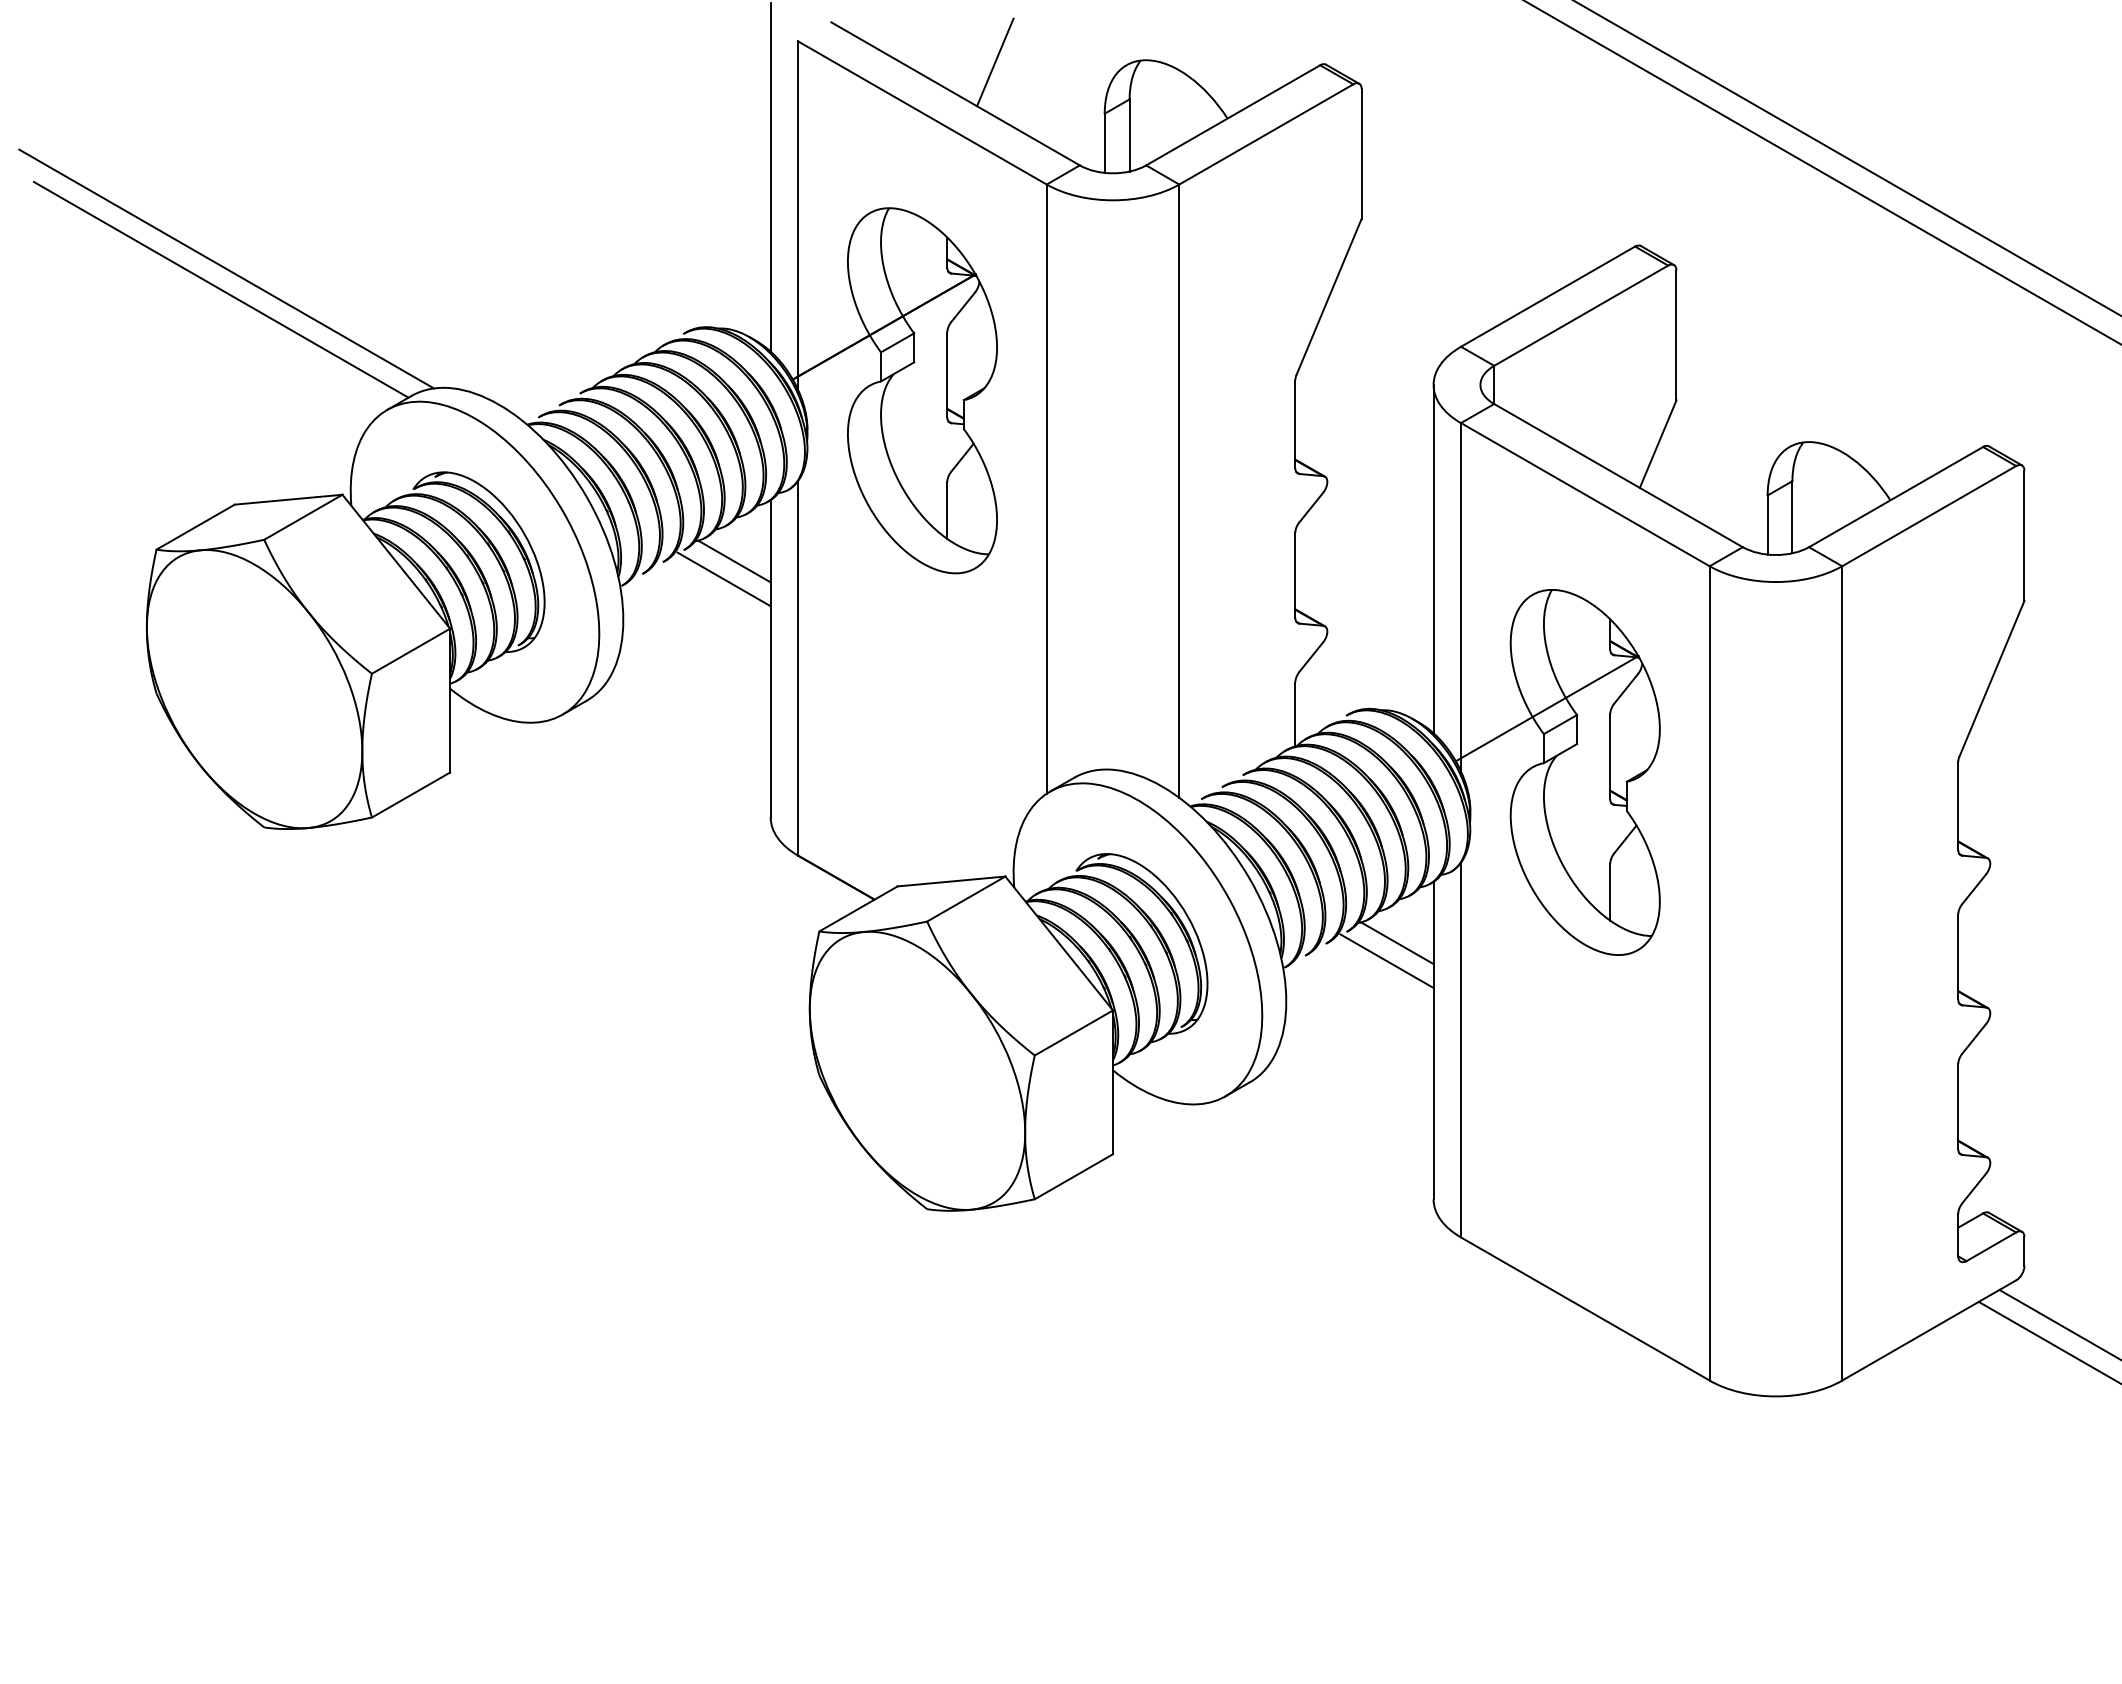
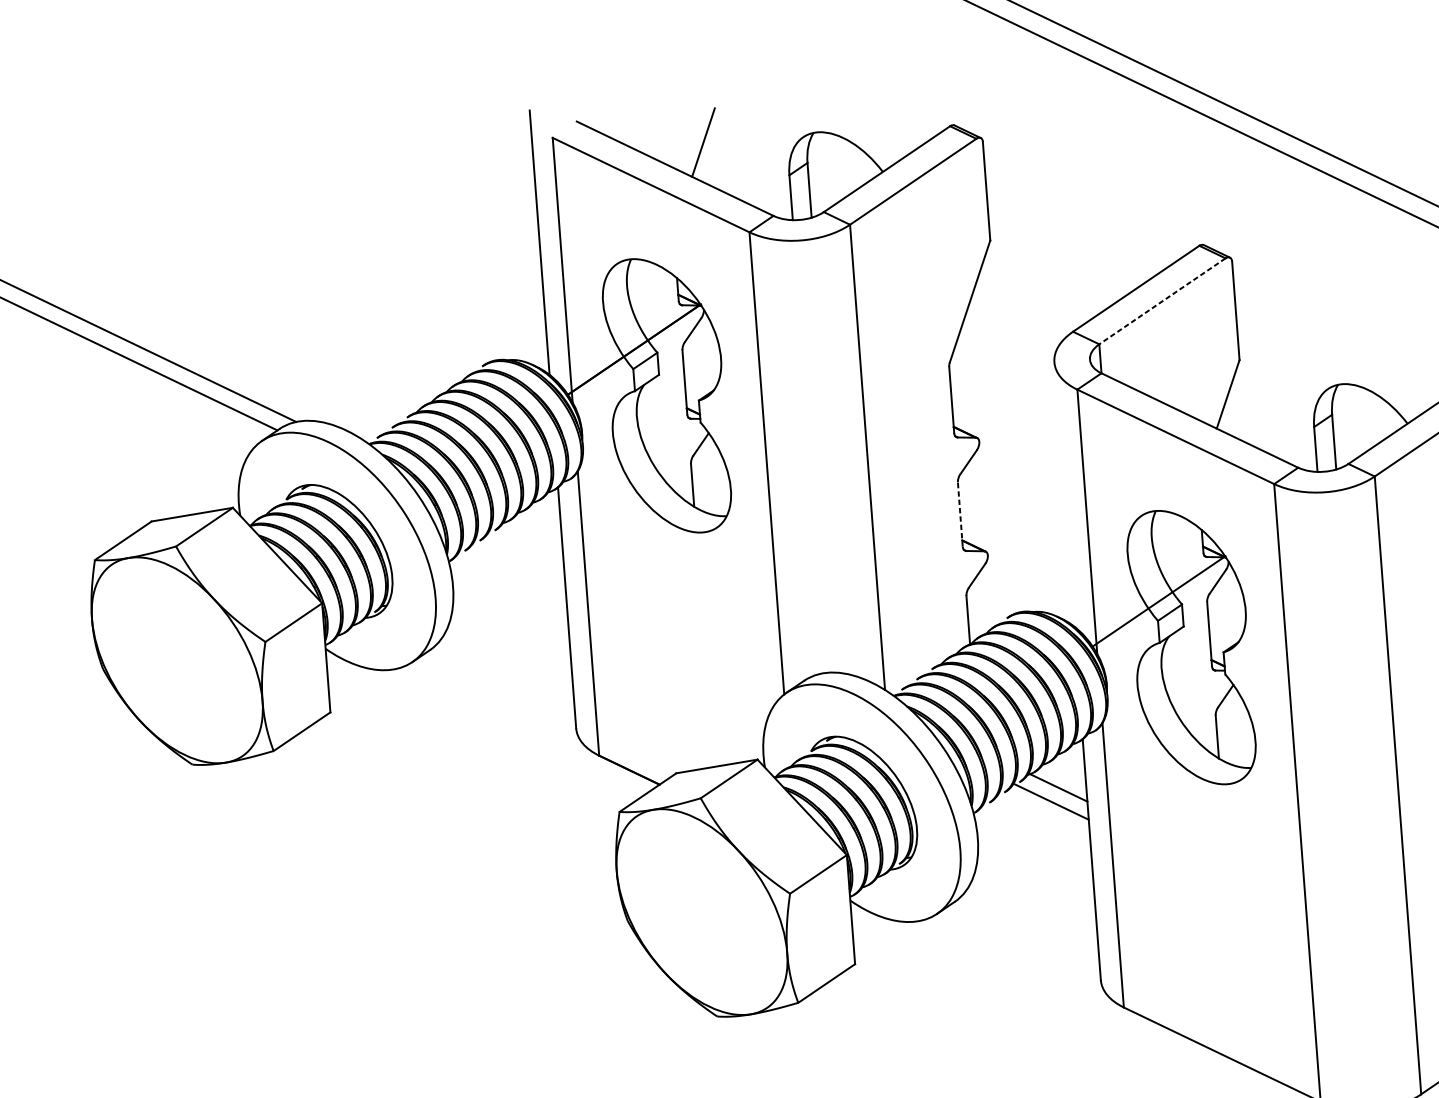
line: (1580, 315) -> (1161, 301), solid -> dashed
line: (1433, 558) -> (1064, 493), removed
line: (734, 561) -> (534, 536), removed
line: (1295, 574) -> (960, 513), solid -> dashed
line: (723, 579) -> (526, 550), removed

